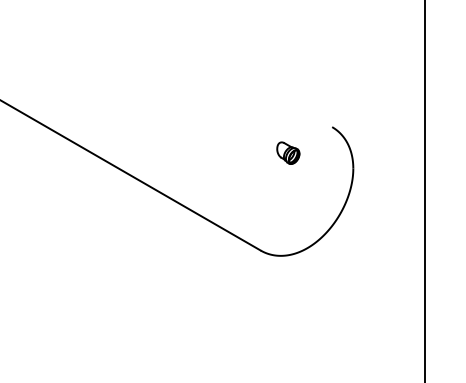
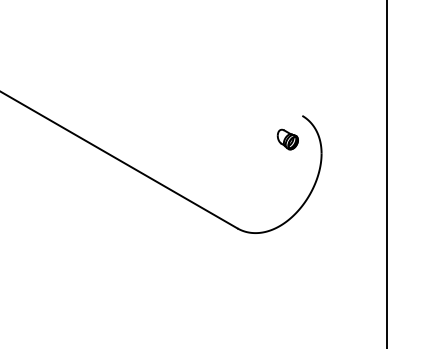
part: (288, 152) -> (288, 138), moved

